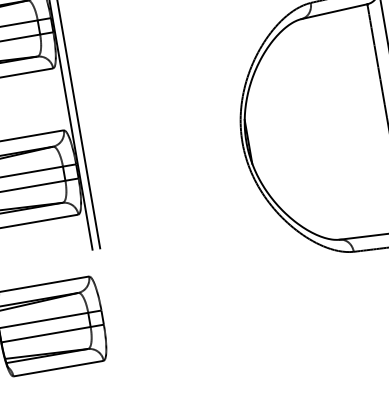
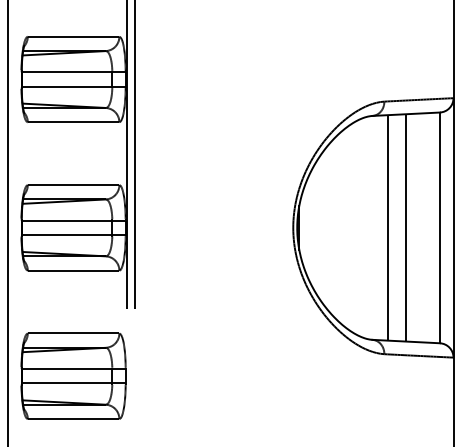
line: (353, 123) -> (405, 227), added
line: (335, 126) -> (387, 227), added

